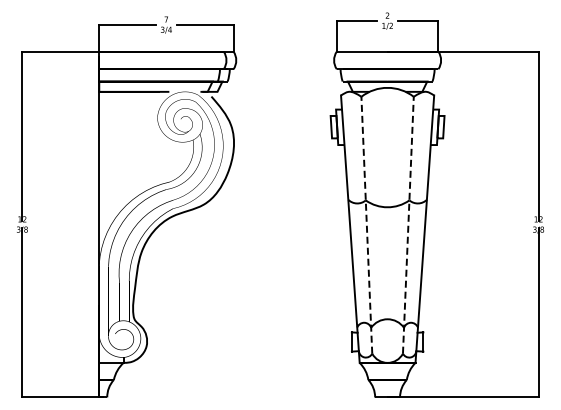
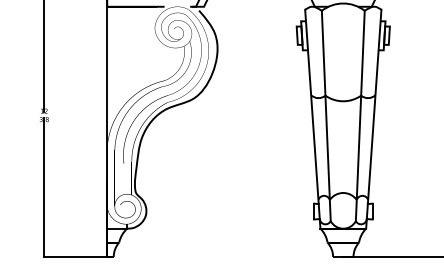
line: (366, 225) -> (326, 116), dashed -> solid
line: (408, 225) -> (360, 116), dashed -> solid

